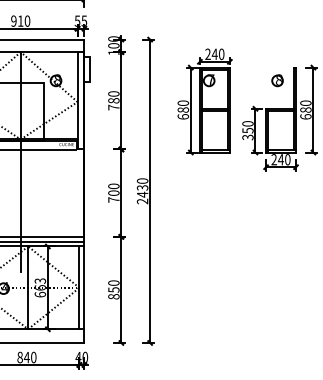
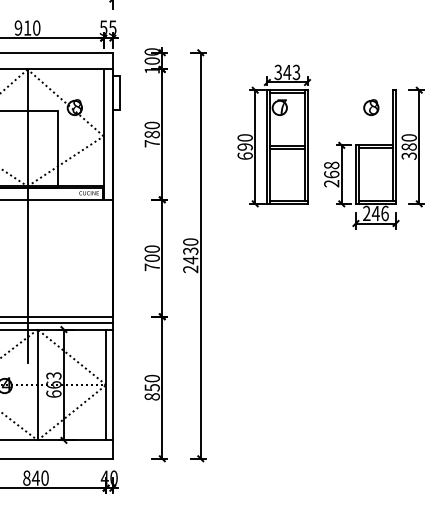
text: (214, 54) -> (286, 72), 240 -> 343
text: (182, 109) -> (244, 146), 680 -> 690
text: (305, 116) -> (408, 155), 680 -> 380
text: (247, 130) -> (331, 174), 350 -> 268
text: (287, 159) -> (384, 213), 240 -> 246

